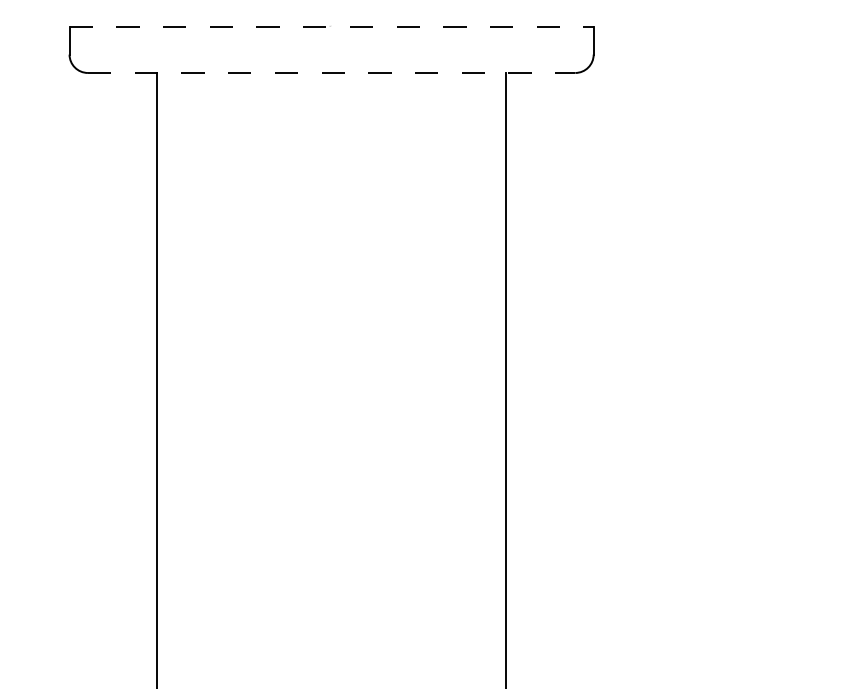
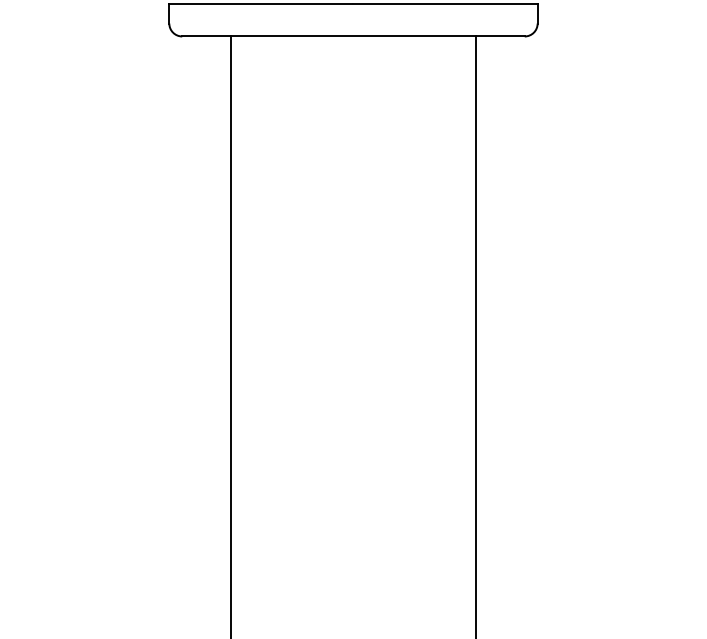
line: (331, 27) -> (353, 4), dashed -> solid
line: (331, 72) -> (353, 36), dashed -> solid

